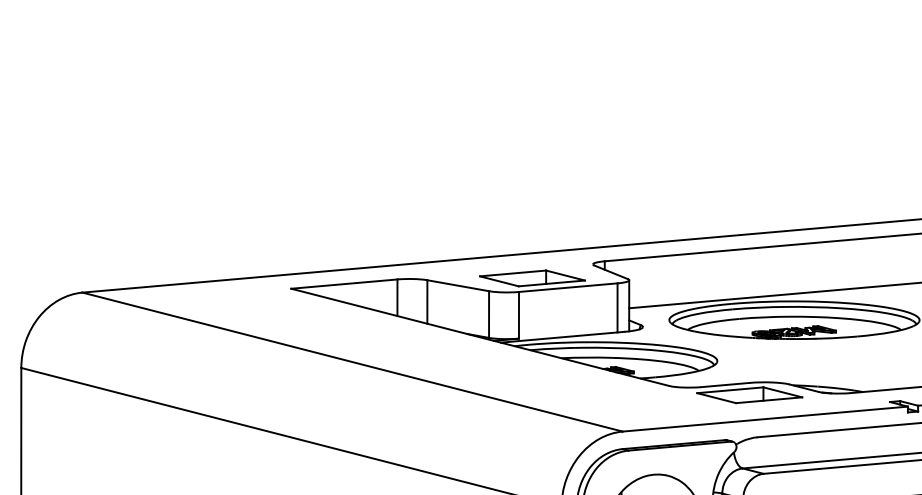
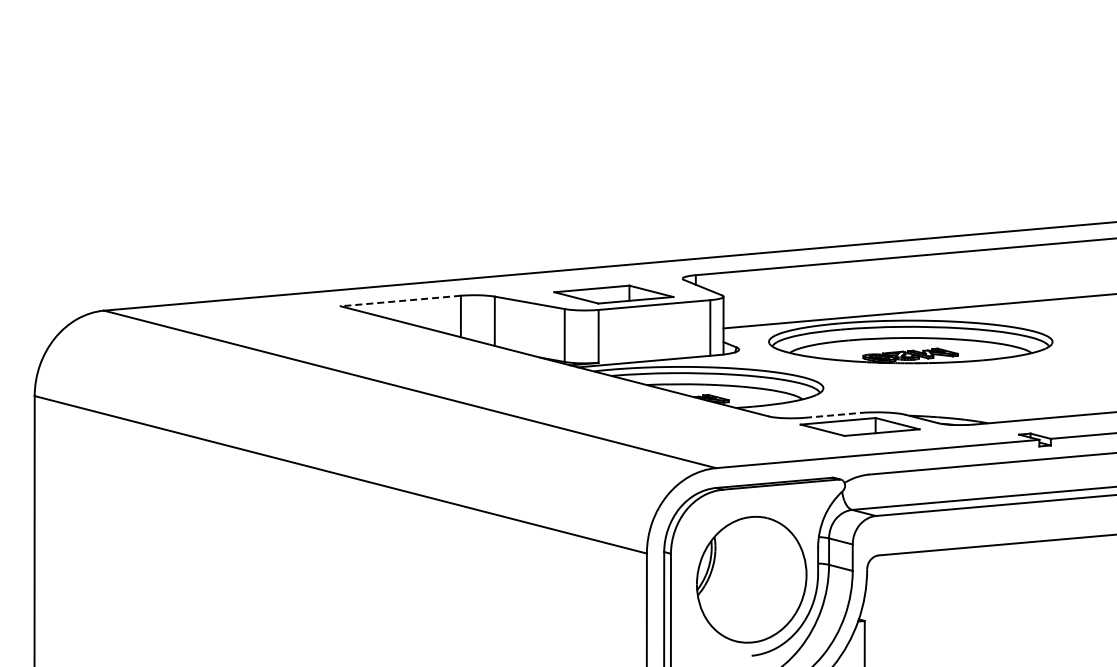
line: (344, 284) -> (400, 301), solid -> dashed
line: (725, 385) -> (832, 415), solid -> dashed

